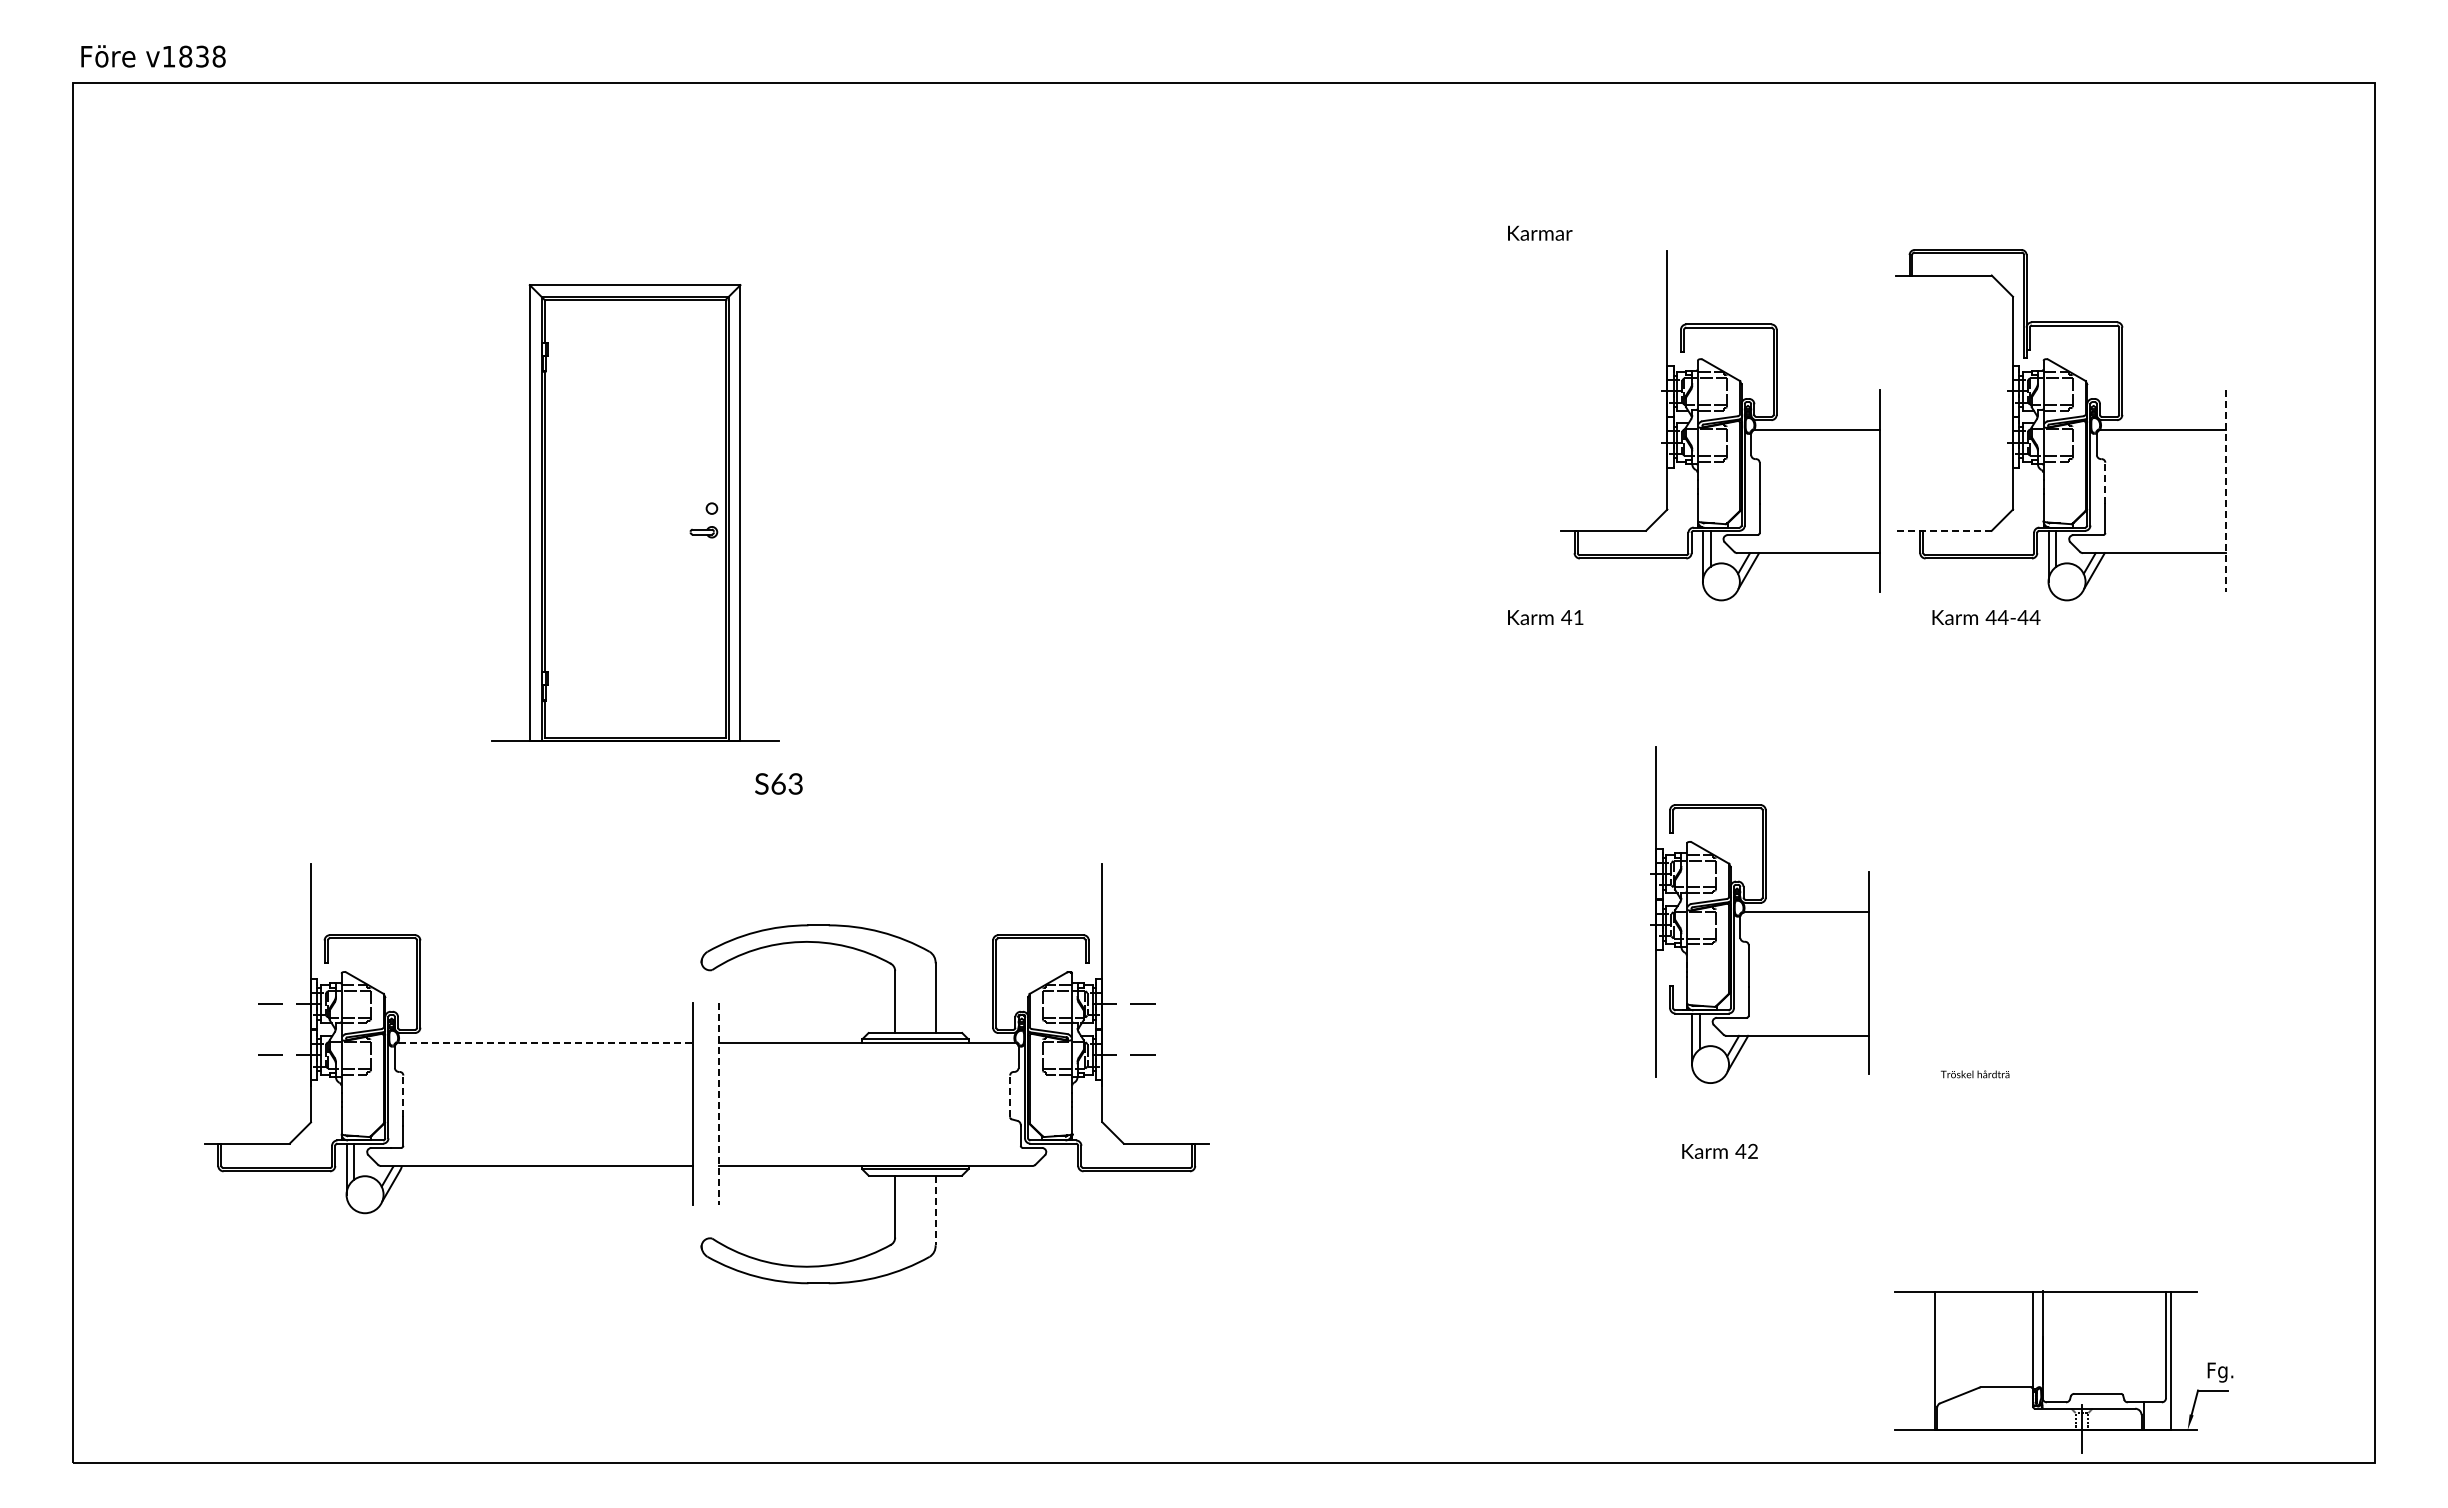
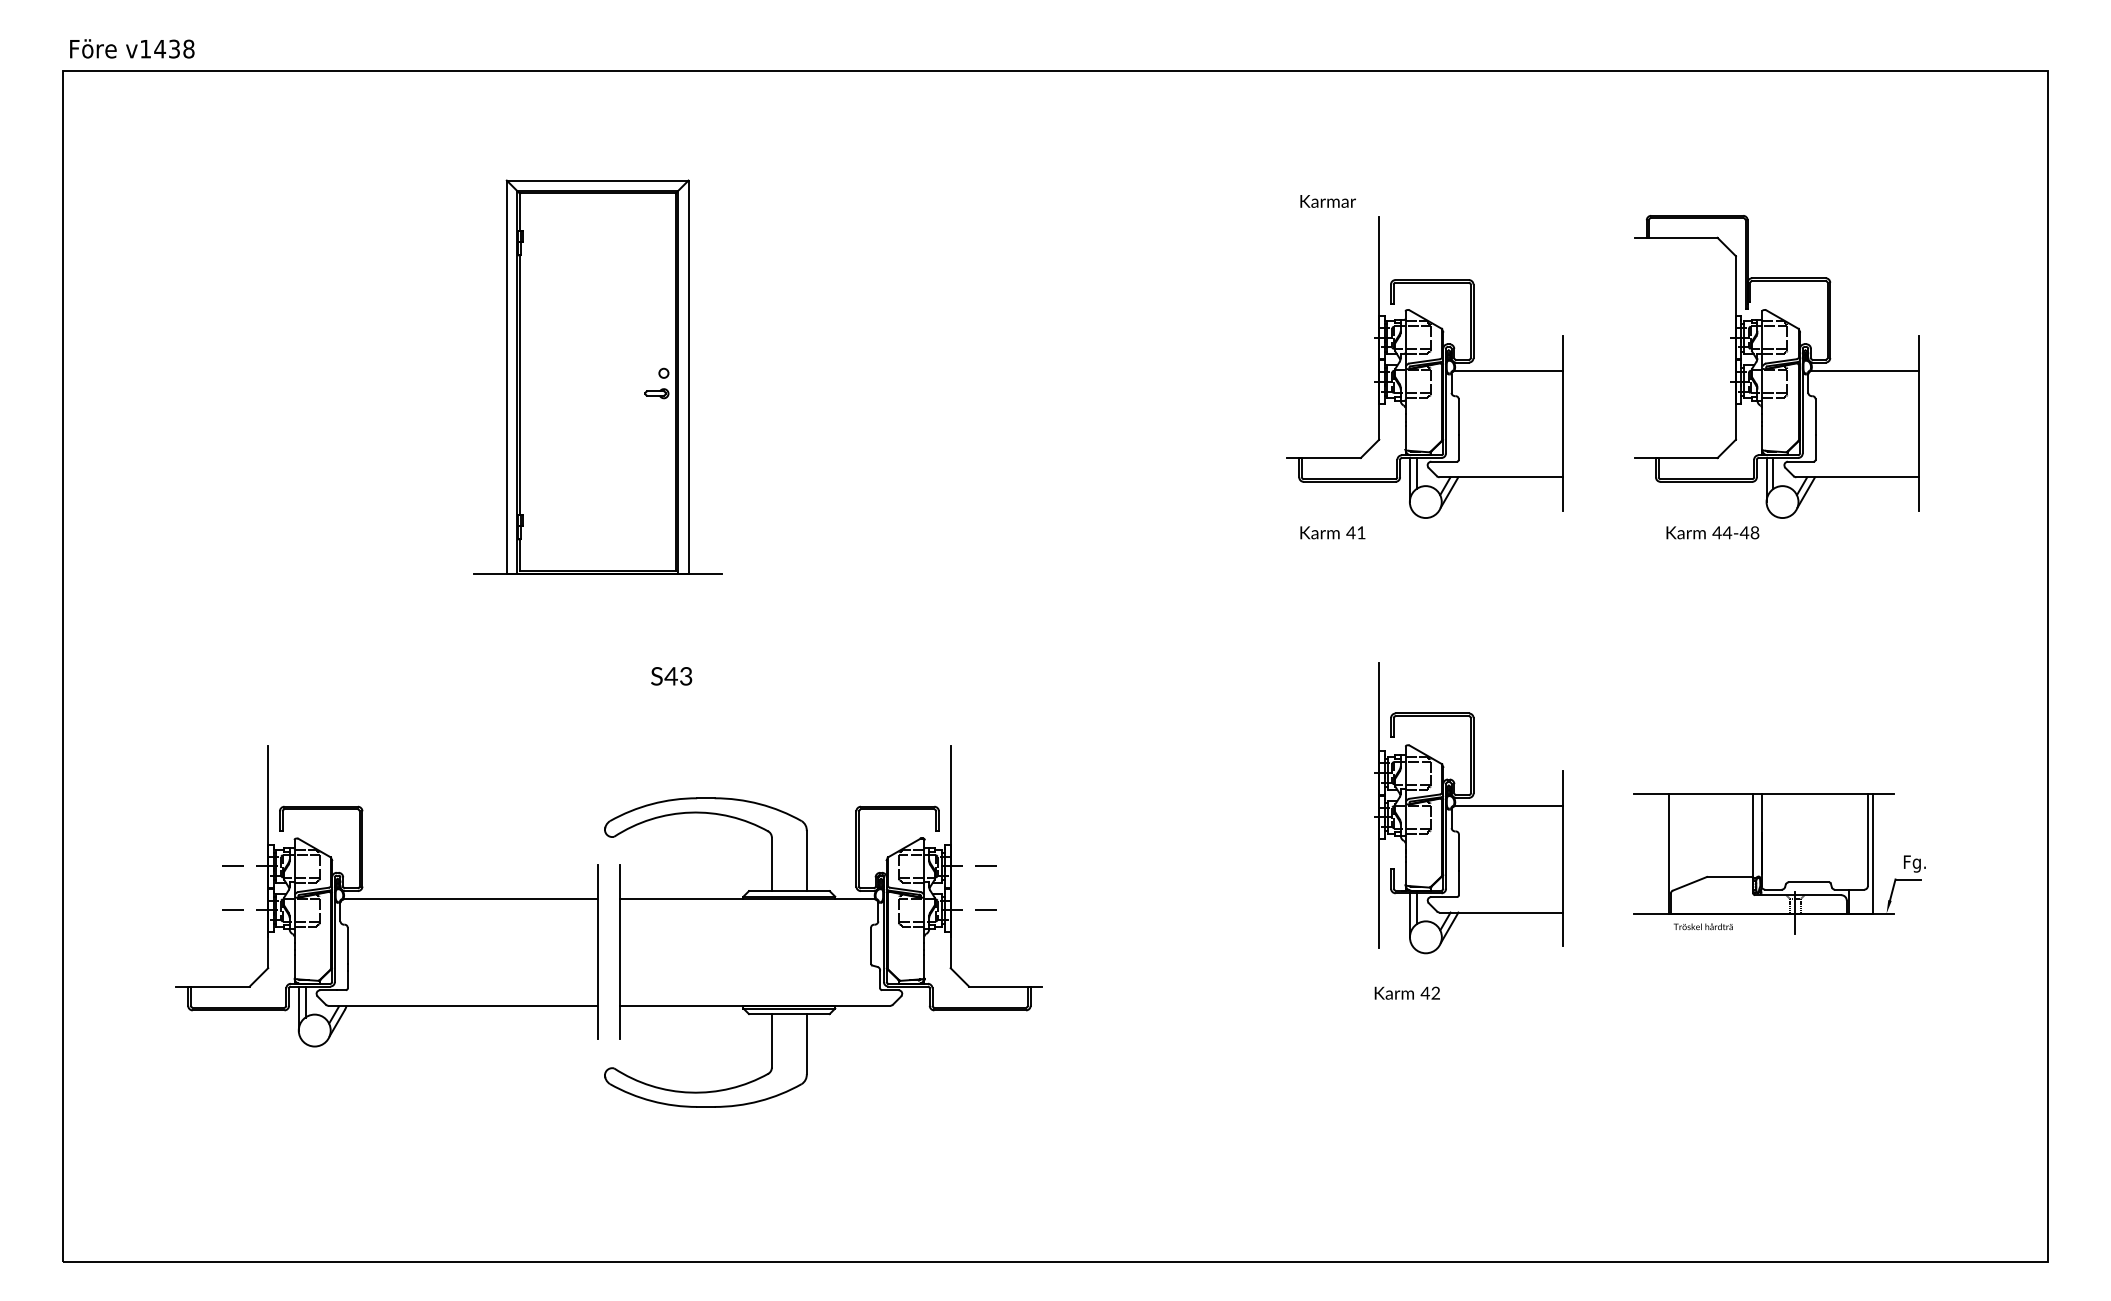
text: (185, 56) -> (159, 48), v1838 -> v1438
part: (1720, 425) -> (1425, 367), moved
line: (2105, 483) -> (1815, 417), dashed -> solid
line: (2225, 491) -> (1919, 424), dashed -> solid
part: (635, 512) -> (597, 376), moved
line: (1943, 530) -> (1675, 457), dashed -> solid
text: (2034, 617) -> (1754, 532), 44-44 -> 44-48
text: (778, 783) -> (671, 675), S63 -> S43
part: (1759, 914) -> (1468, 807), moved
line: (546, 1042) -> (471, 899), dashed -> solid
line: (403, 1096) -> (347, 945), dashed -> solid
line: (1010, 1096) -> (871, 945), dashed -> solid
line: (718, 1104) -> (619, 952), dashed -> solid
text: (1719, 1150) -> (1406, 992), moved
line: (935, 1210) -> (806, 1044), dashed -> solid
part: (2063, 1371) -> (1779, 863), moved

